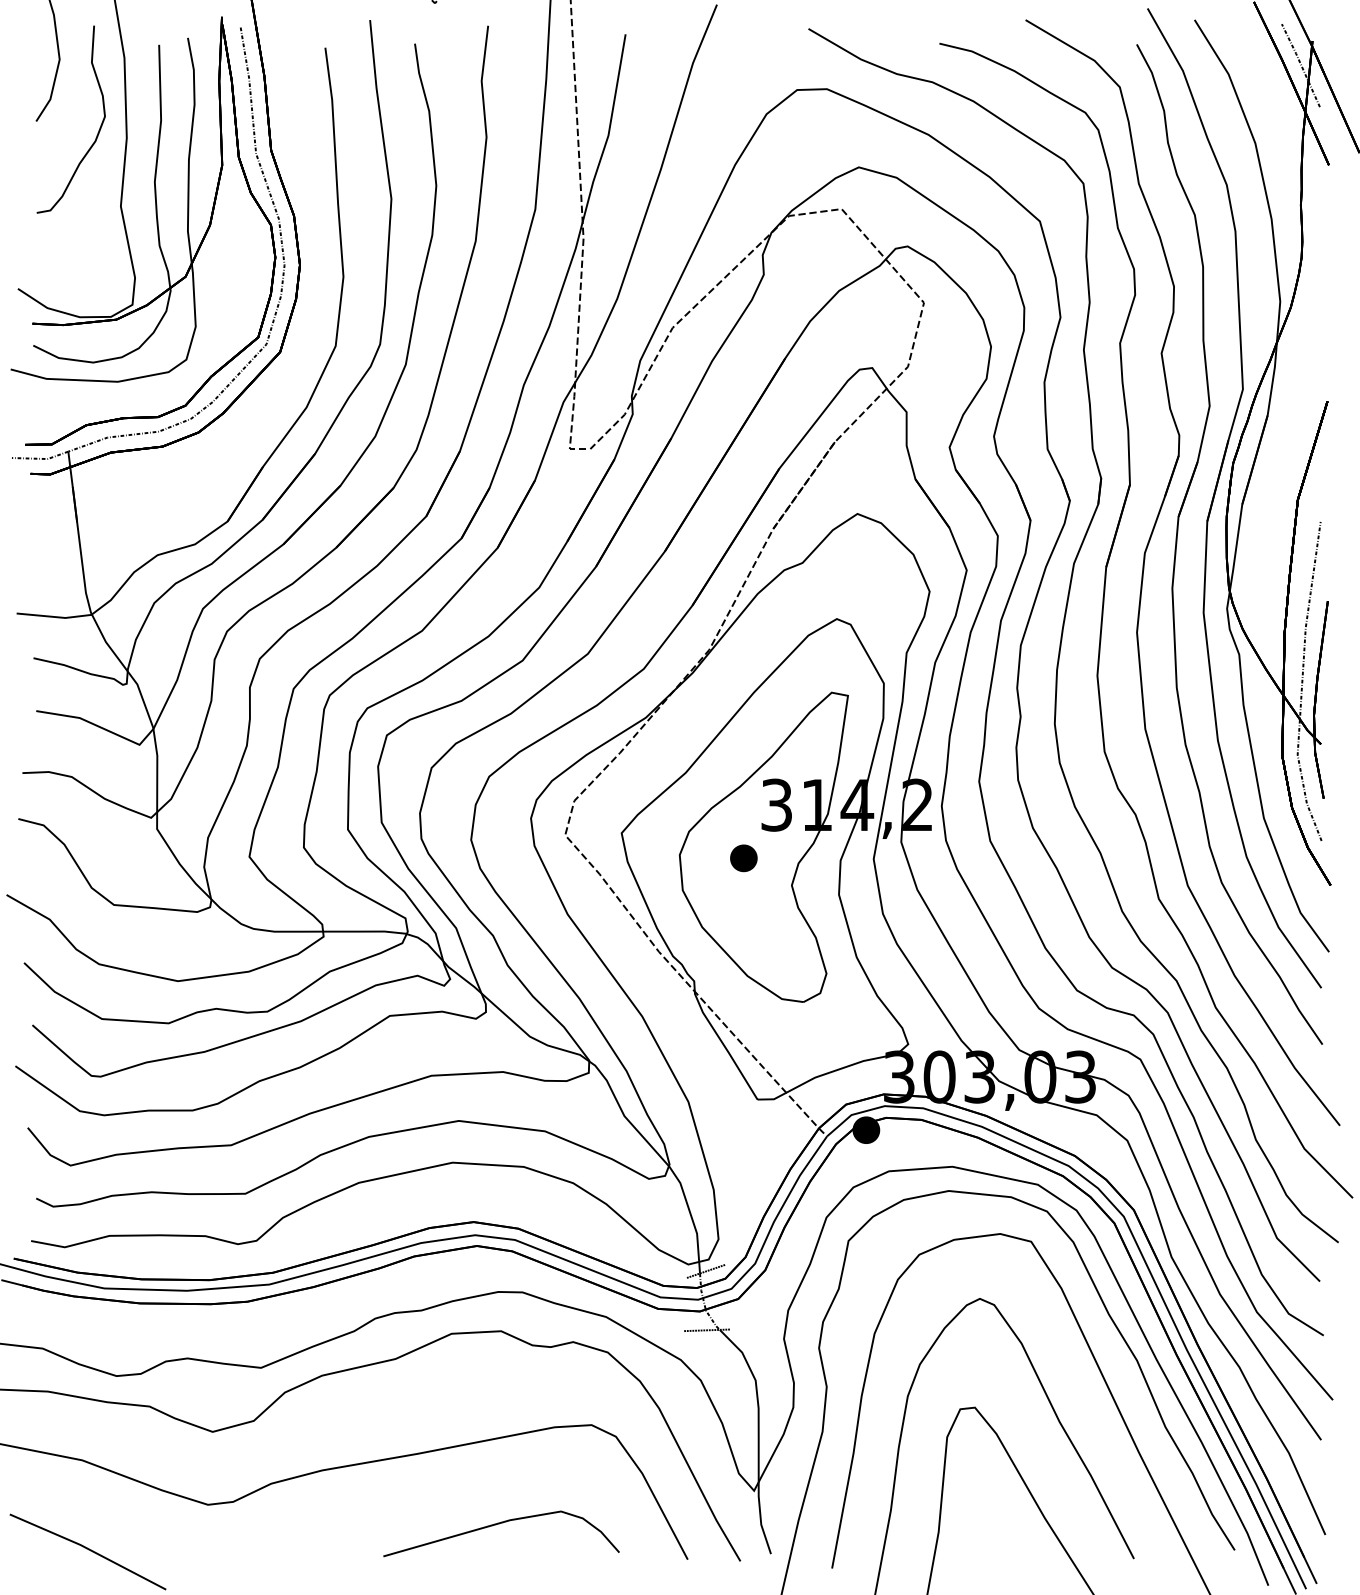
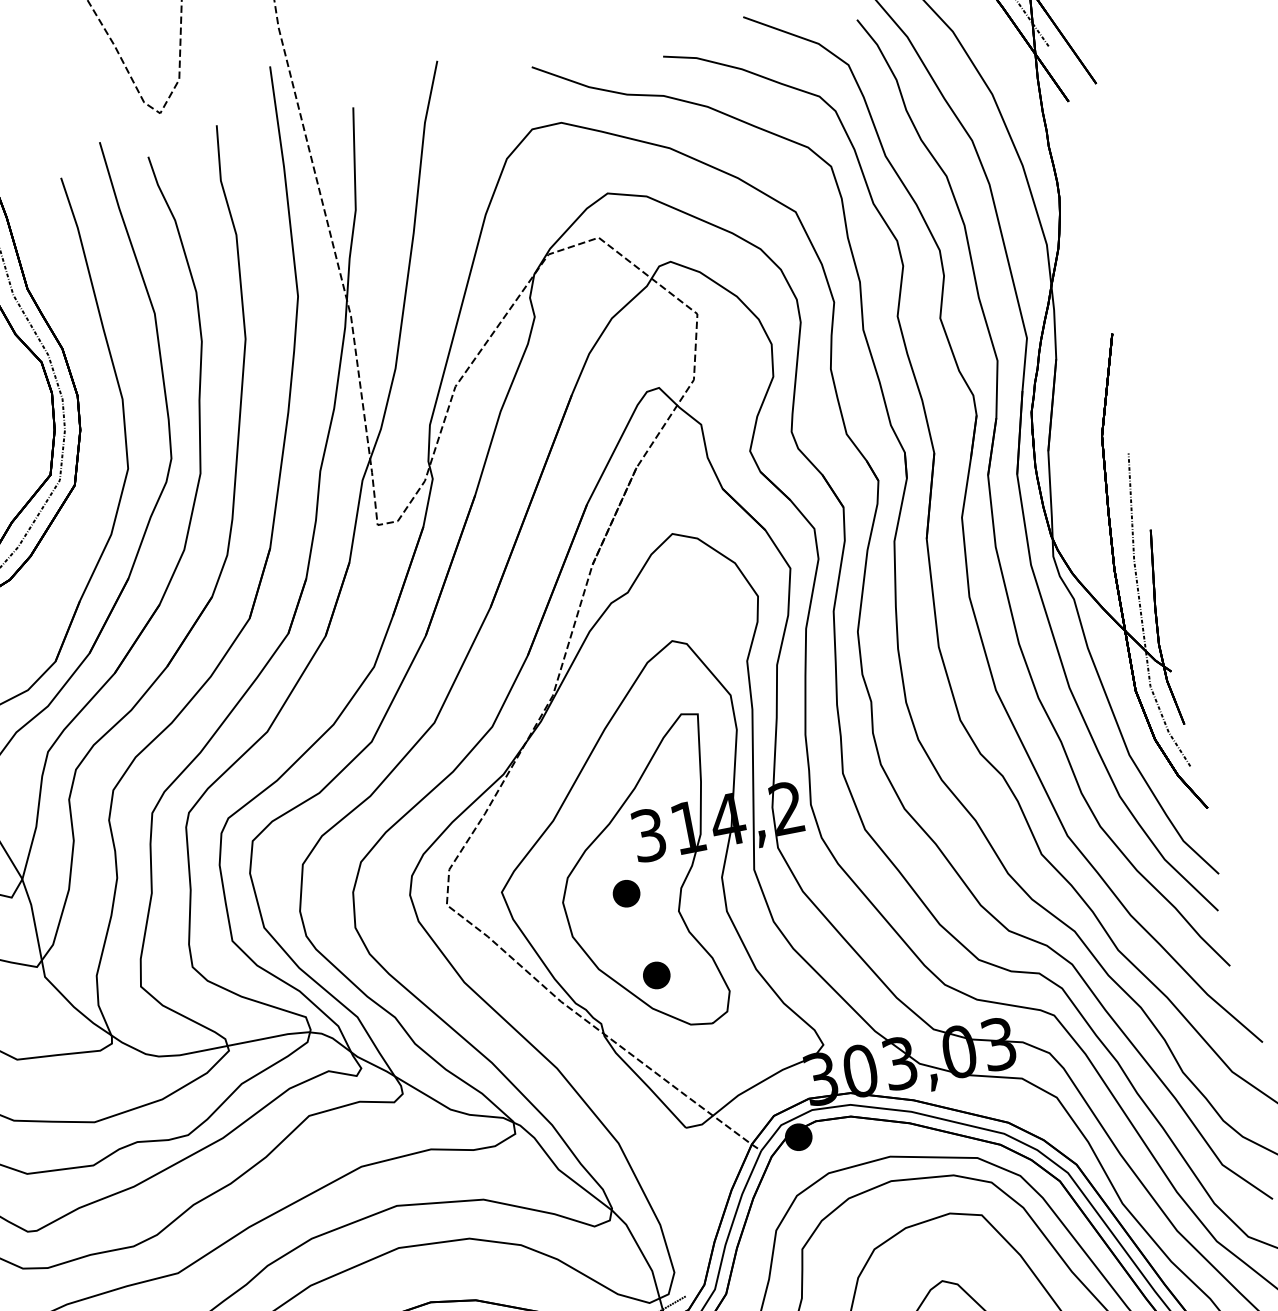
part: (757, 944) -> (656, 975), added

